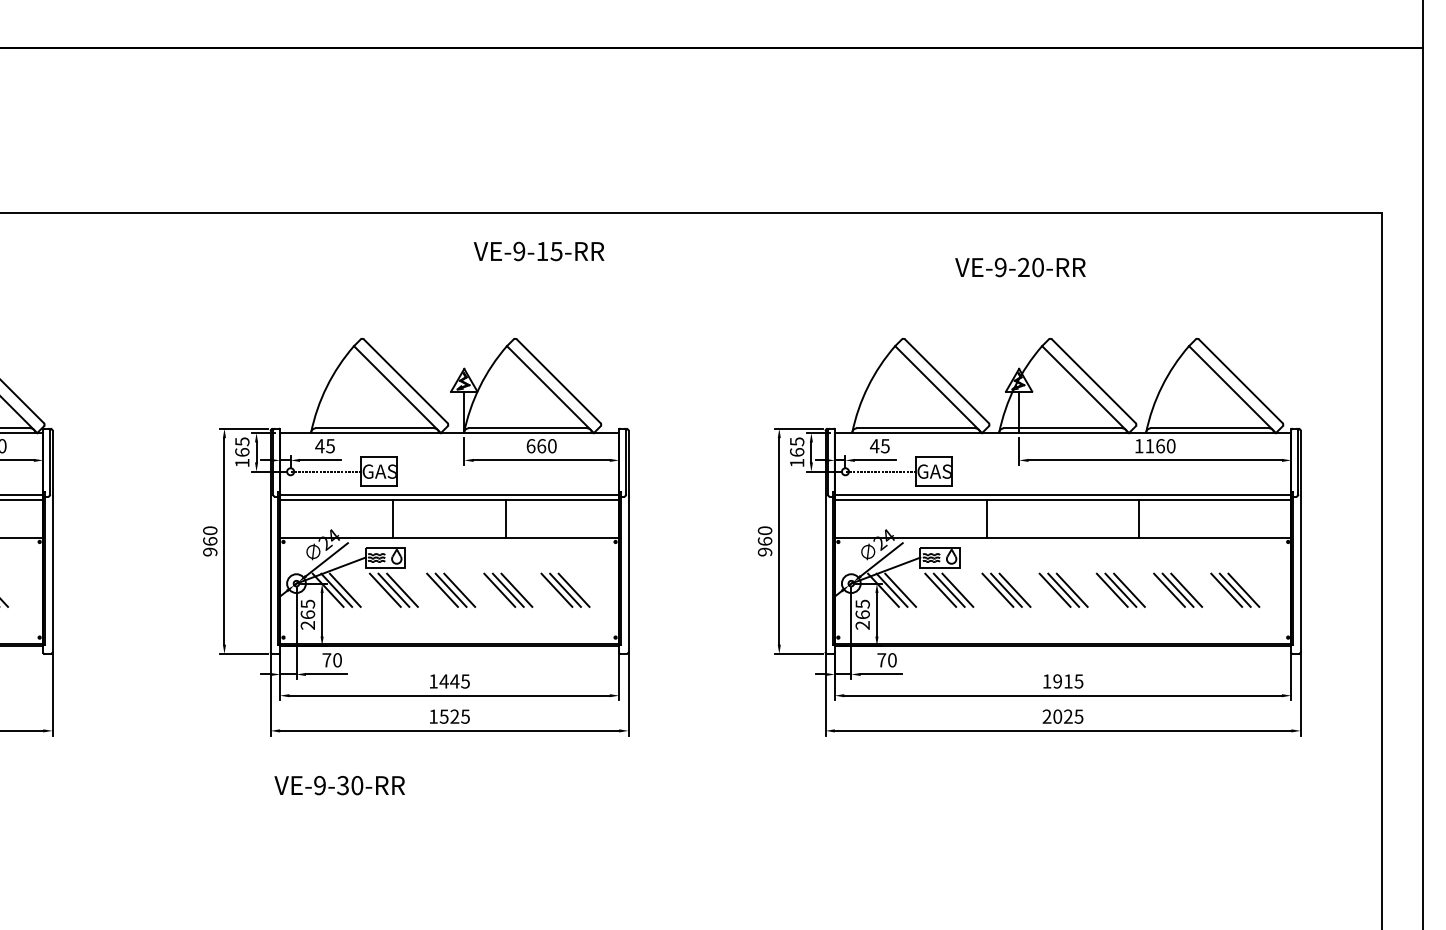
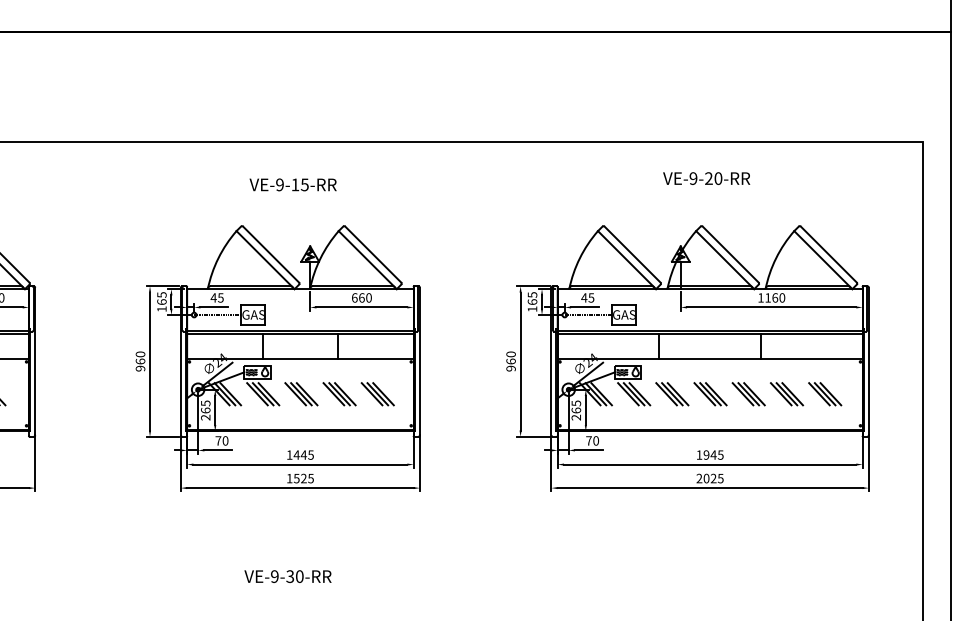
text: (538, 250) -> (292, 184), moved
text: (1020, 267) -> (706, 178), moved
text: (1068, 680) -> (713, 454), 1915 -> 1945
text: (338, 785) -> (287, 576), moved

